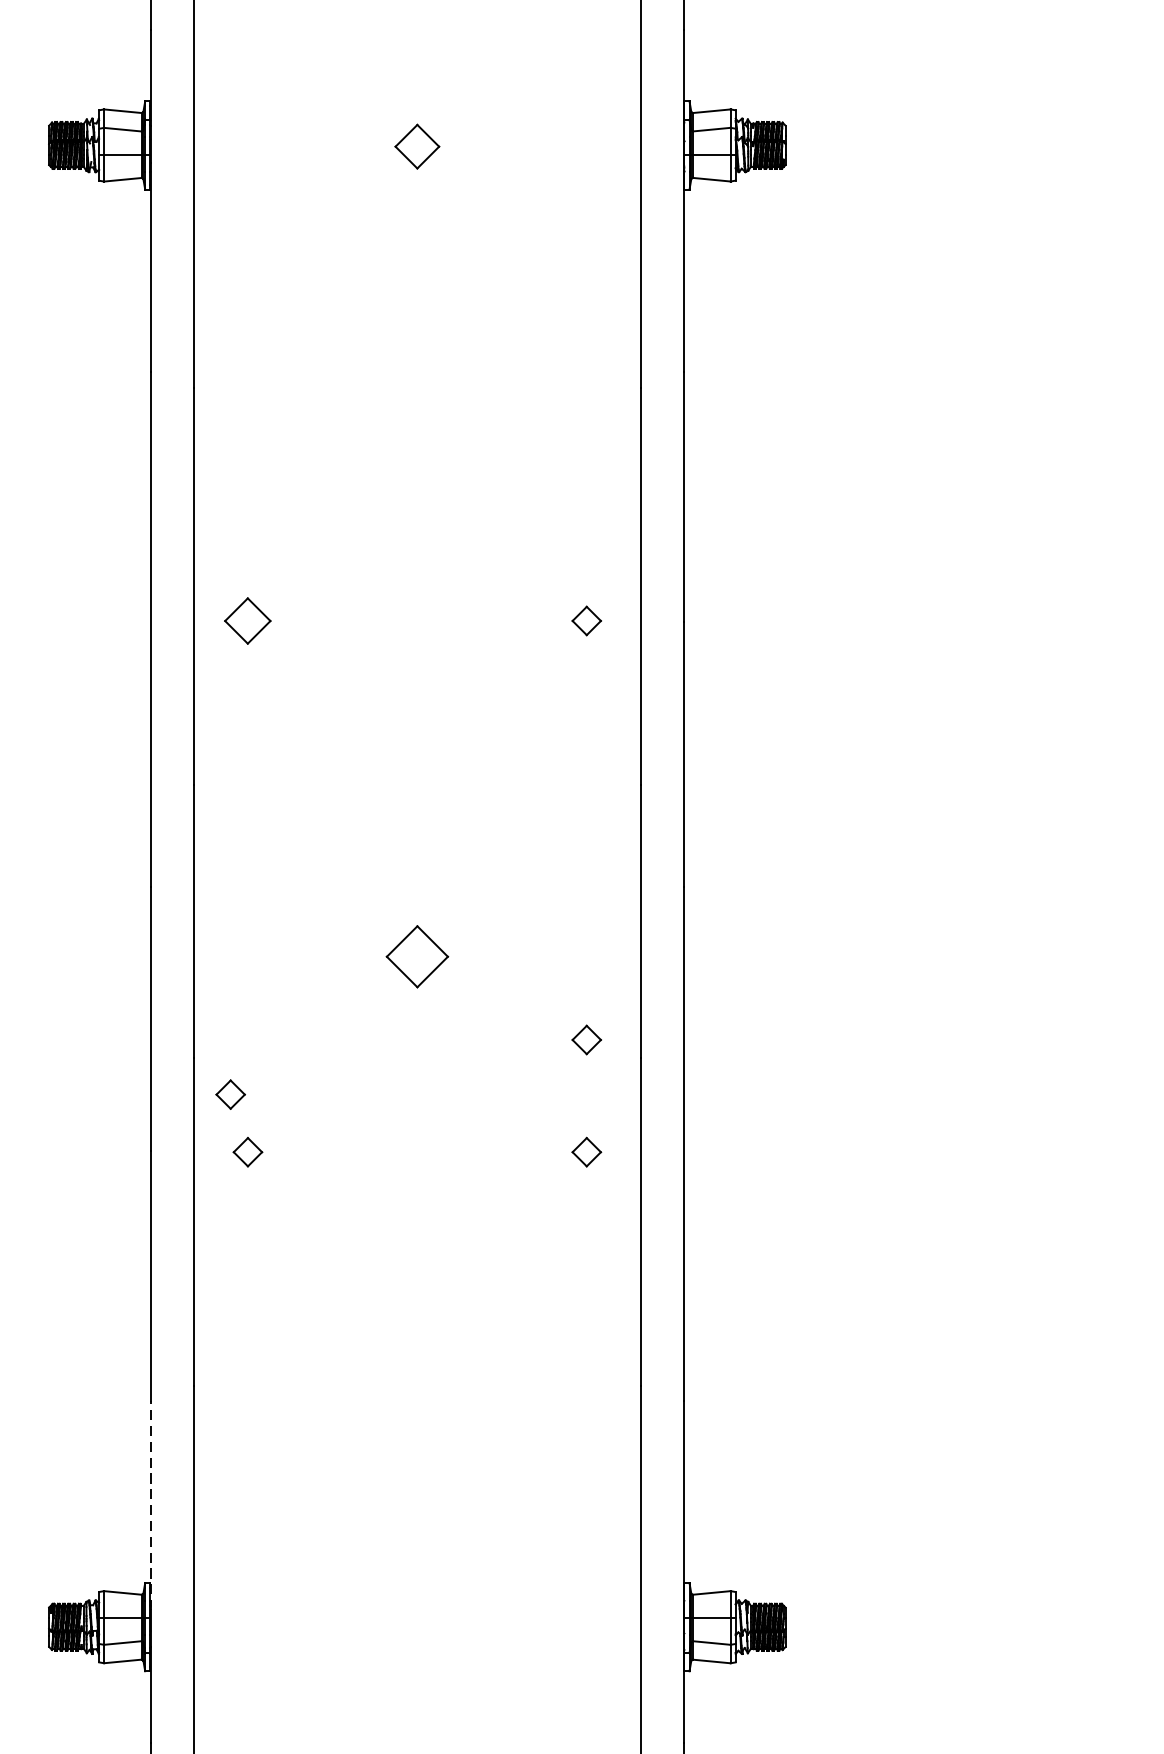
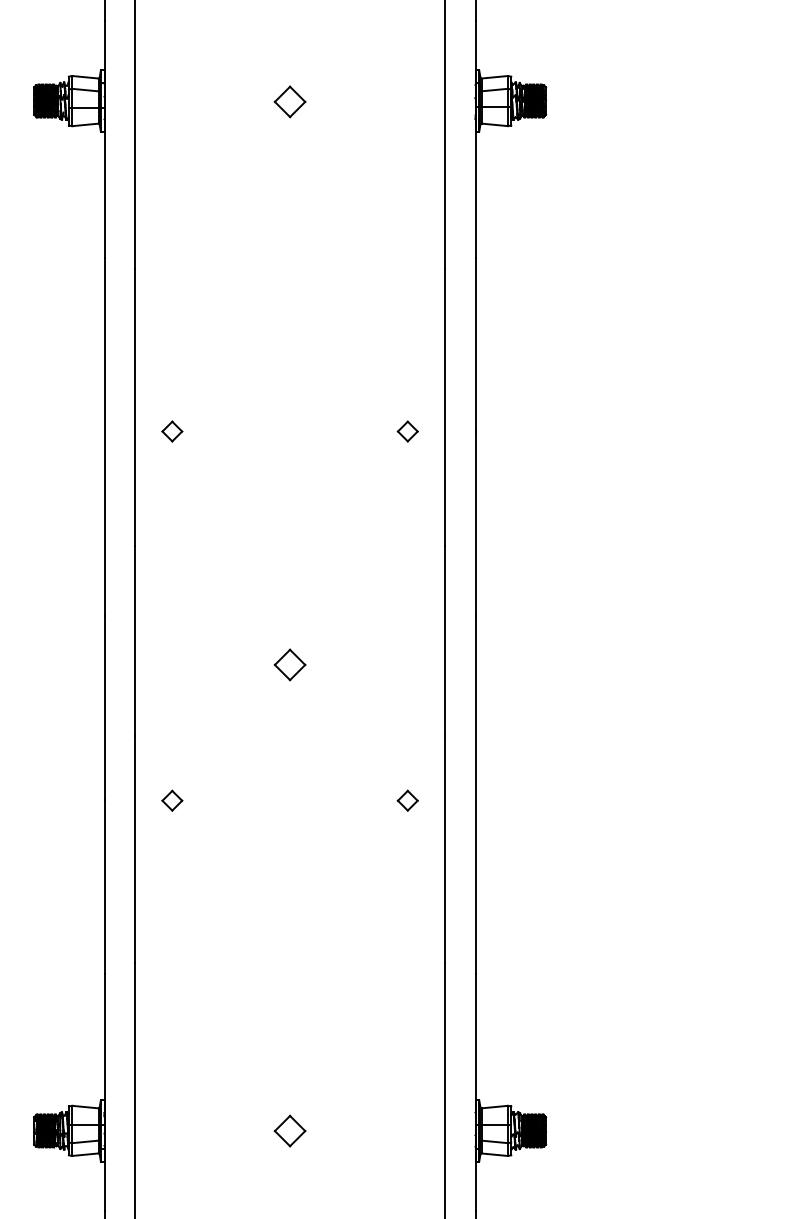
part: (248, 620) -> (172, 431), size x0.62
part: (416, 956) -> (289, 664), size x0.71
part: (586, 1039) -> (407, 722), removed
part: (230, 1094) -> (160, 760), removed
line: (150, 1505) -> (104, 1046), dashed -> solid
part: (416, 1626) -> (289, 1130), added

